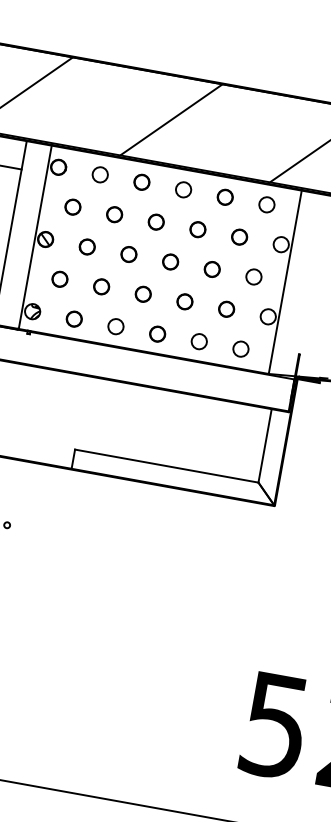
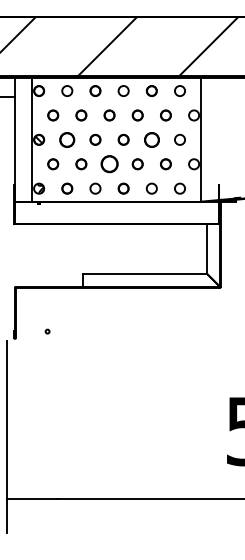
circle: (87, 246) -> (67, 139), size x1.4
circle: (211, 268) -> (151, 139), size x1.4
circle: (143, 294) -> (109, 164), size x1.6

